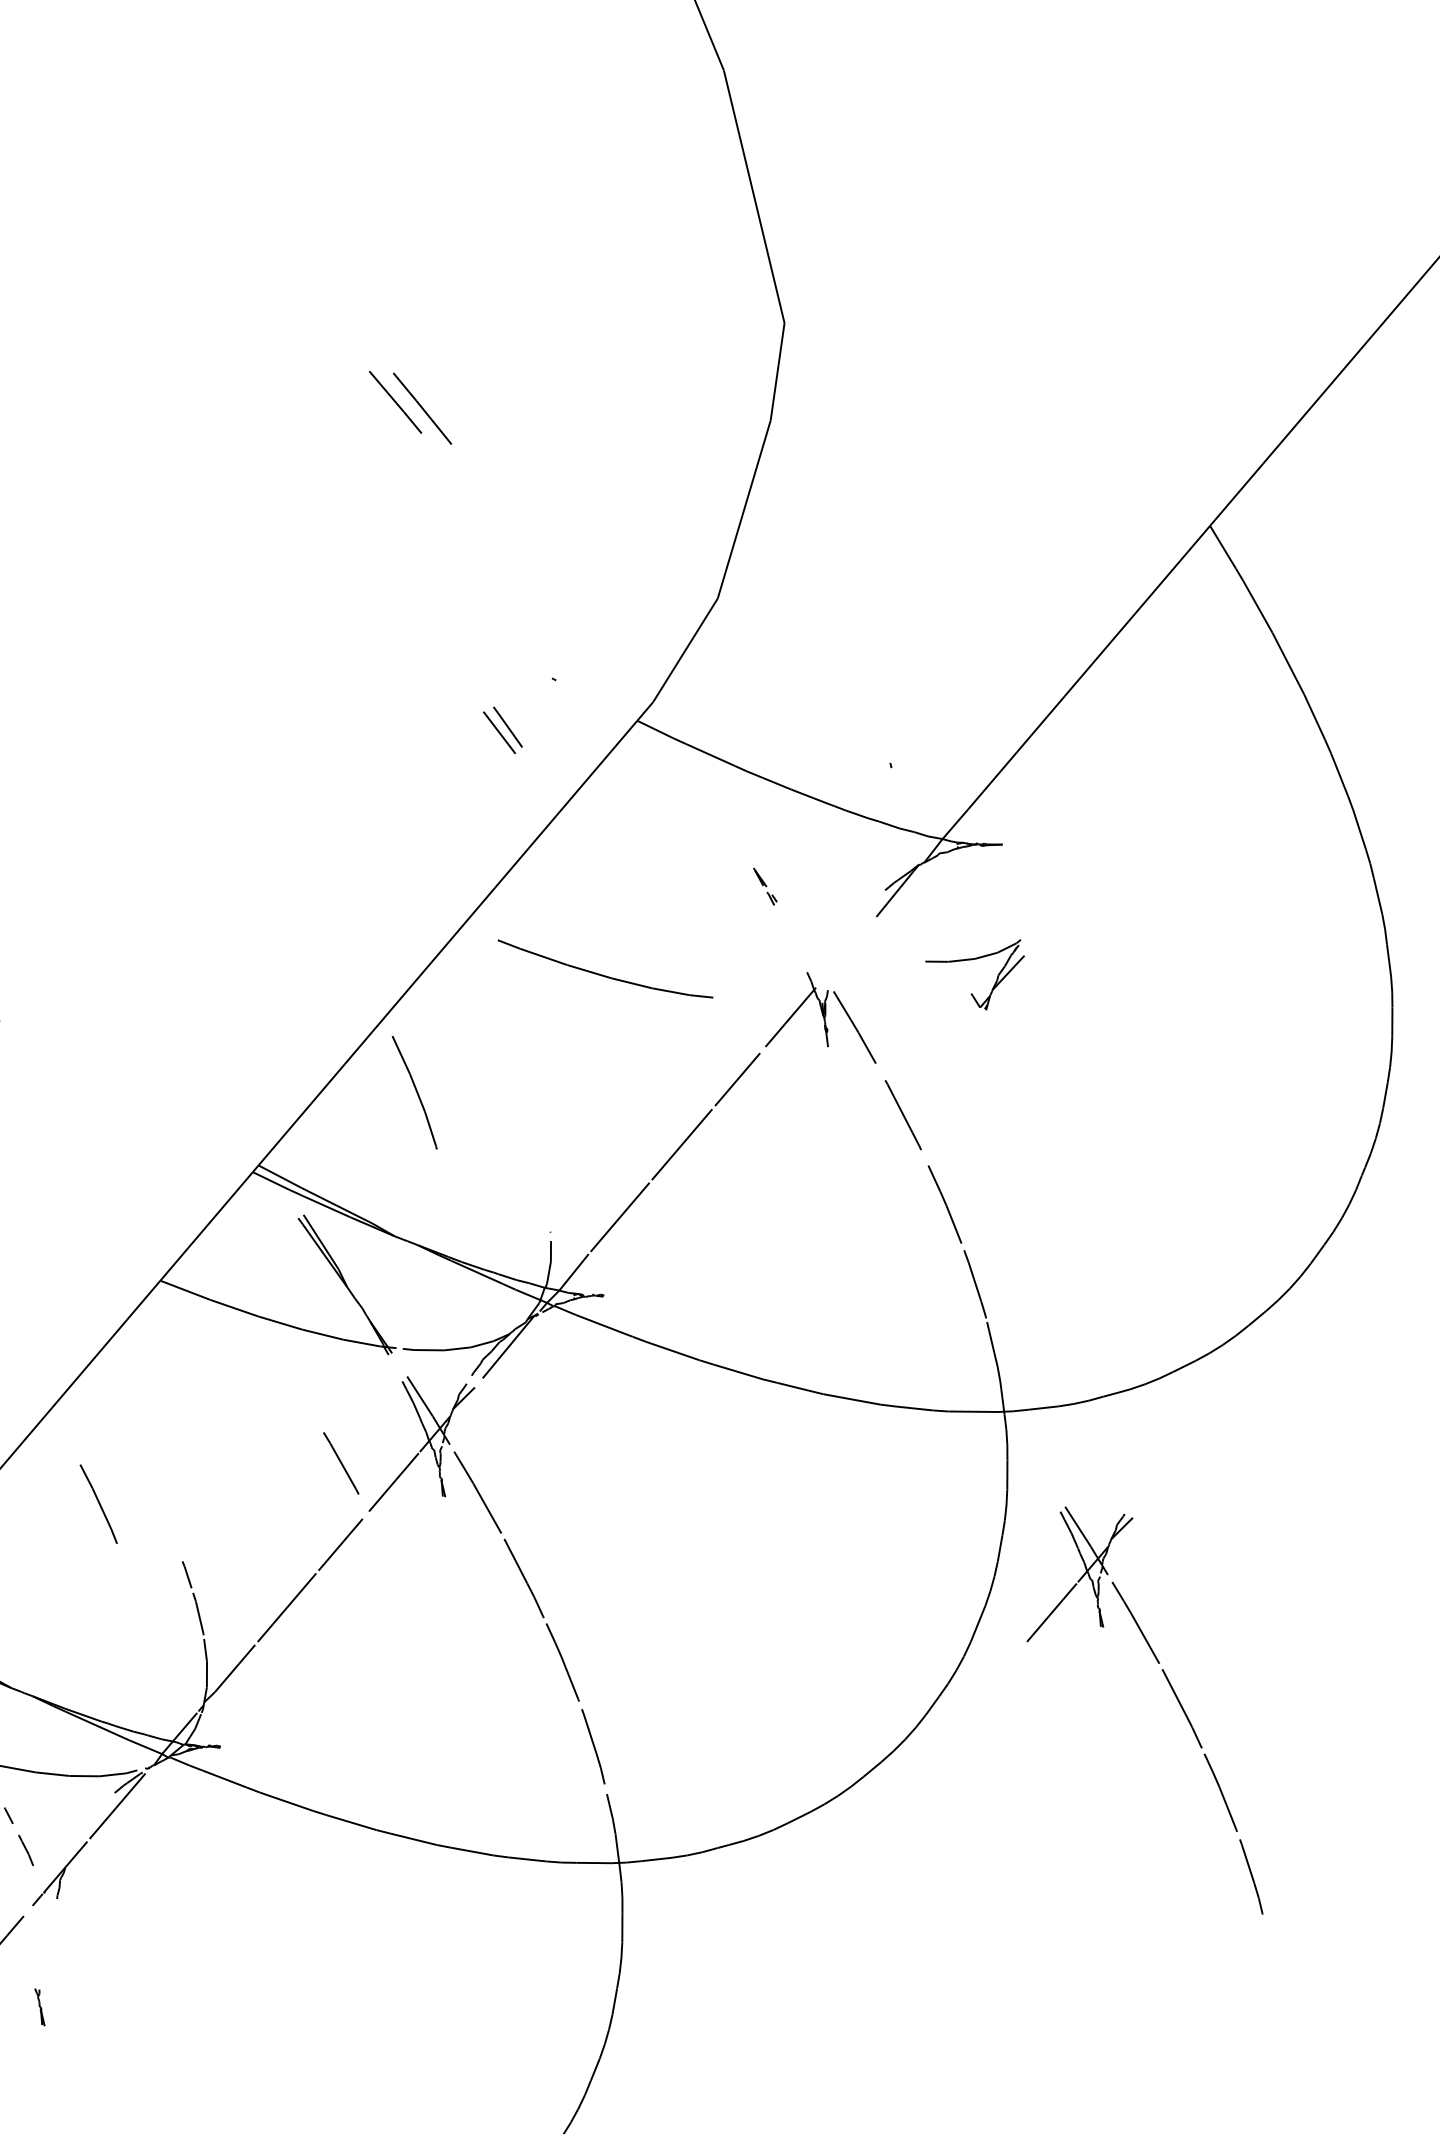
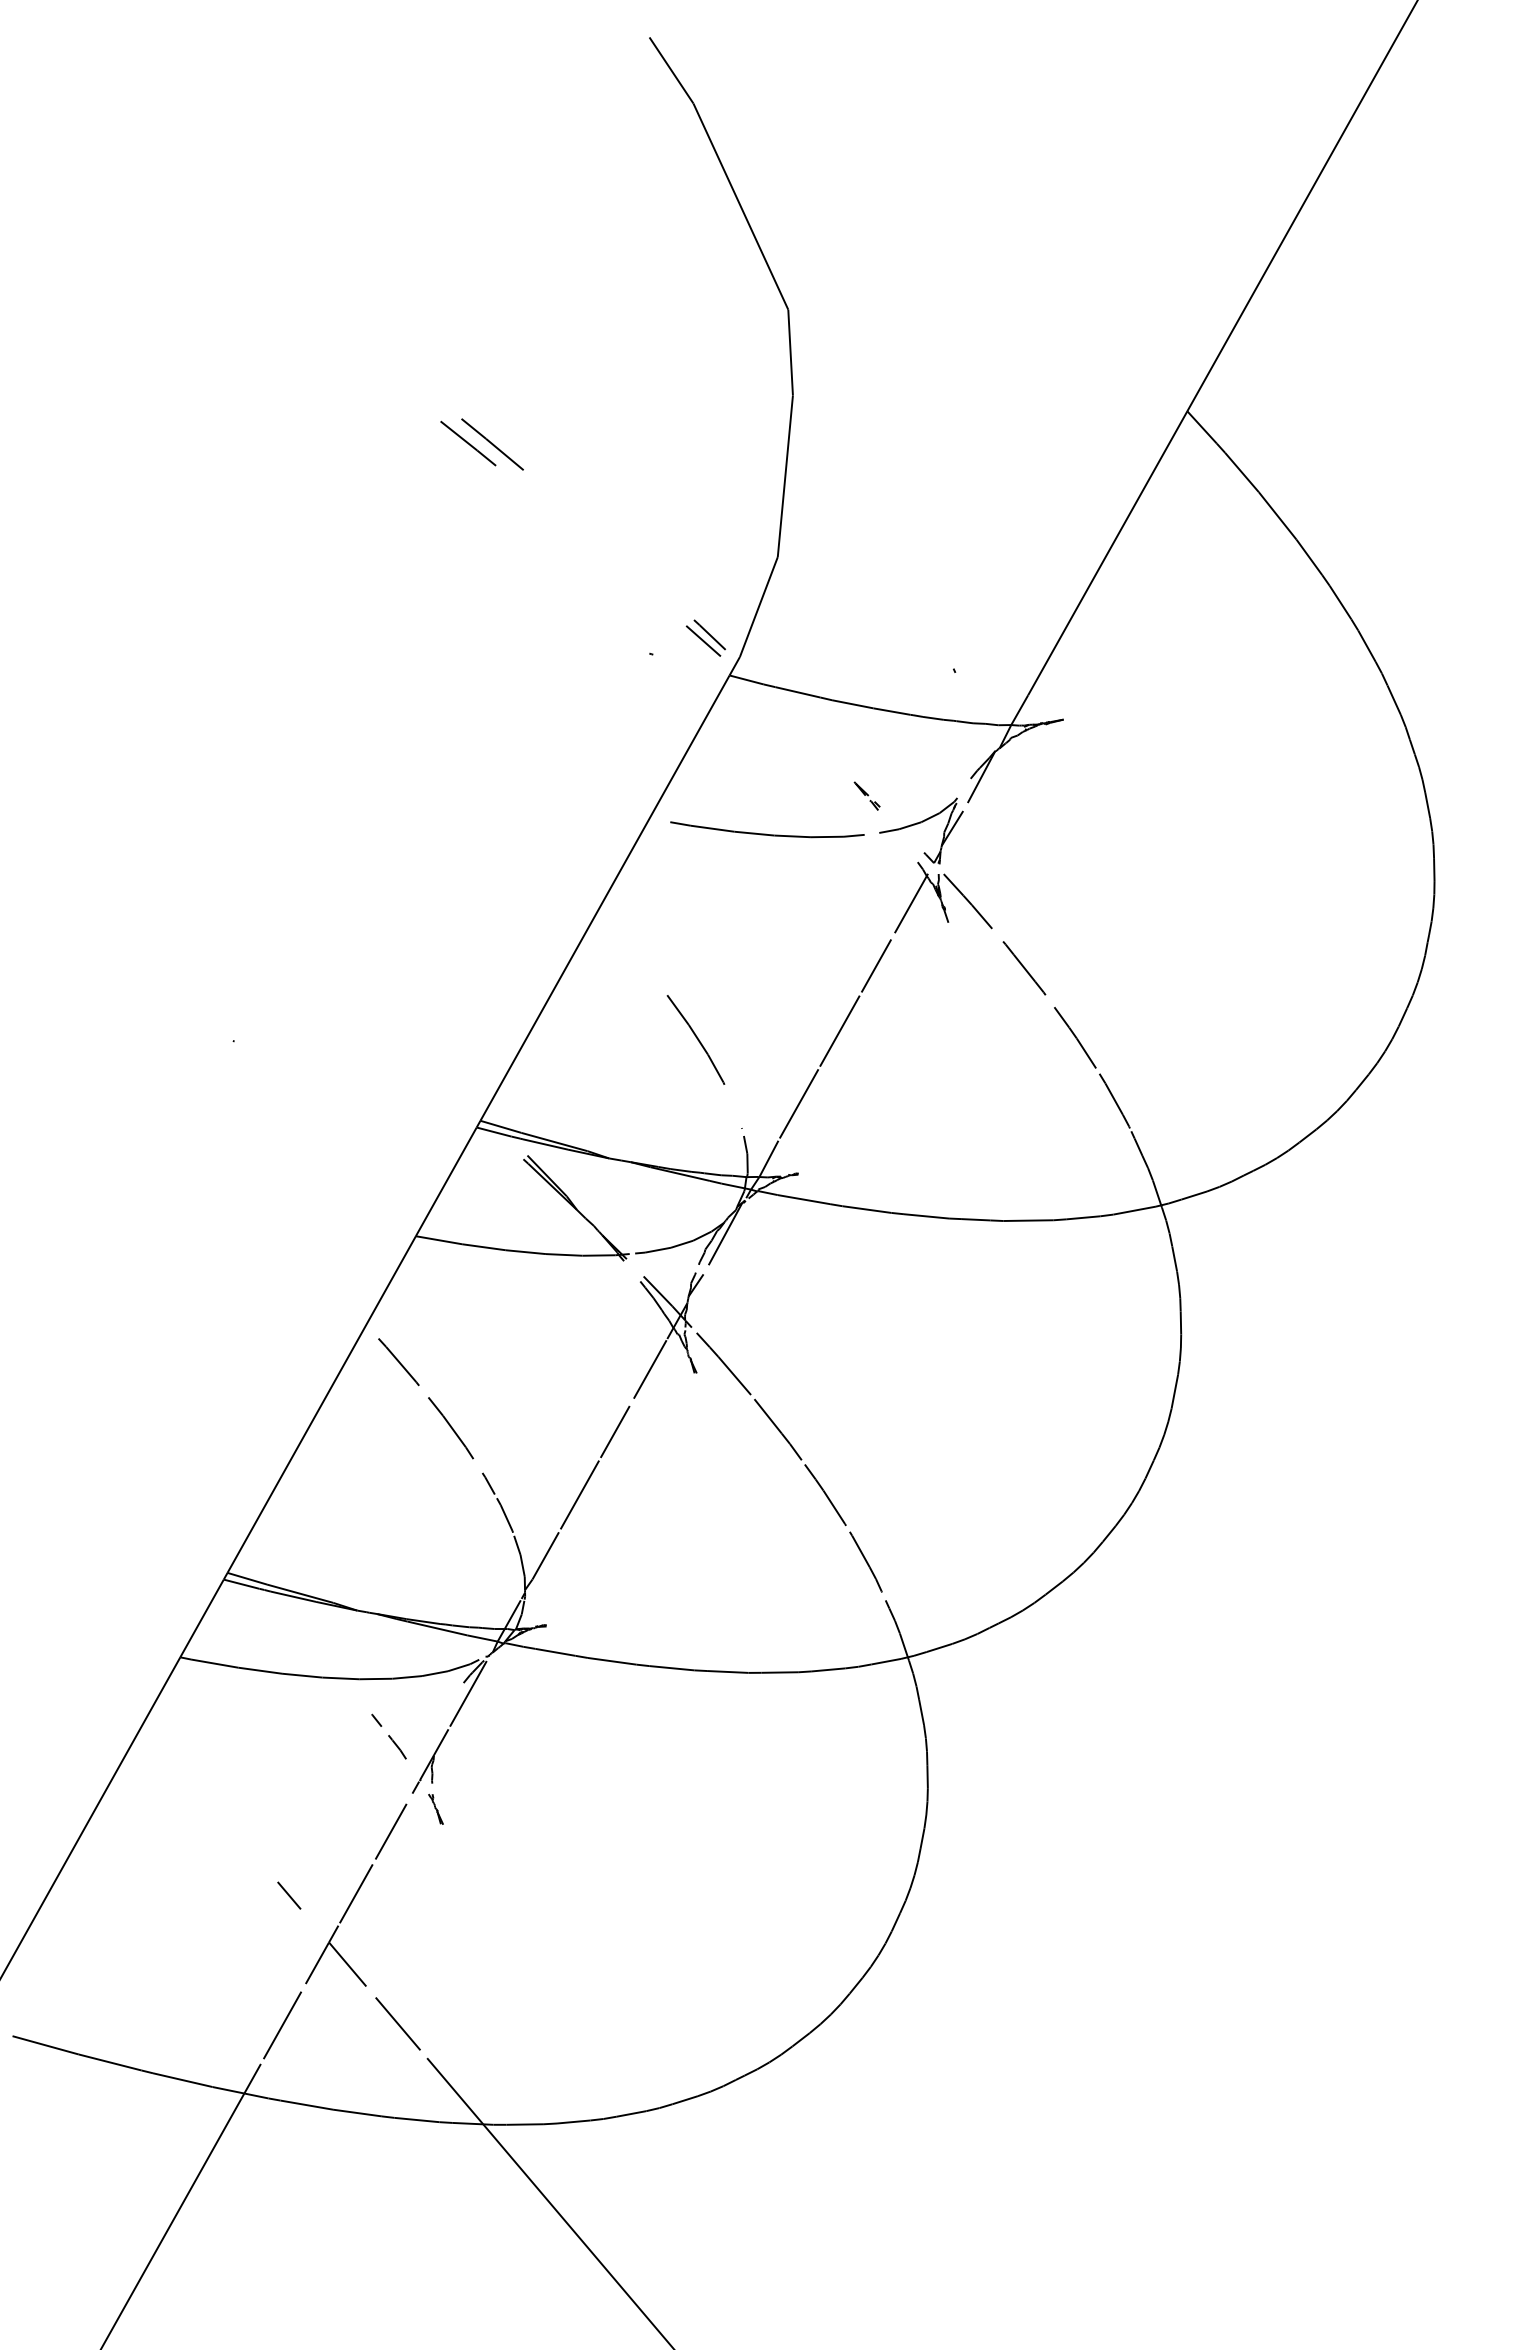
part: (502, 729) -> (705, 637), moved
part: (971, 960) -> (918, 824), moved
part: (605, 970) -> (767, 829), moved
part: (414, 1092) -> (695, 1039), moved
line: (340, 1463) -> (398, 1362), moved
part: (98, 1504) -> (450, 1428), moved
part: (1176, 1699) -> (1357, 1422), removed
part: (39, 2006) -> (435, 1808), moved

